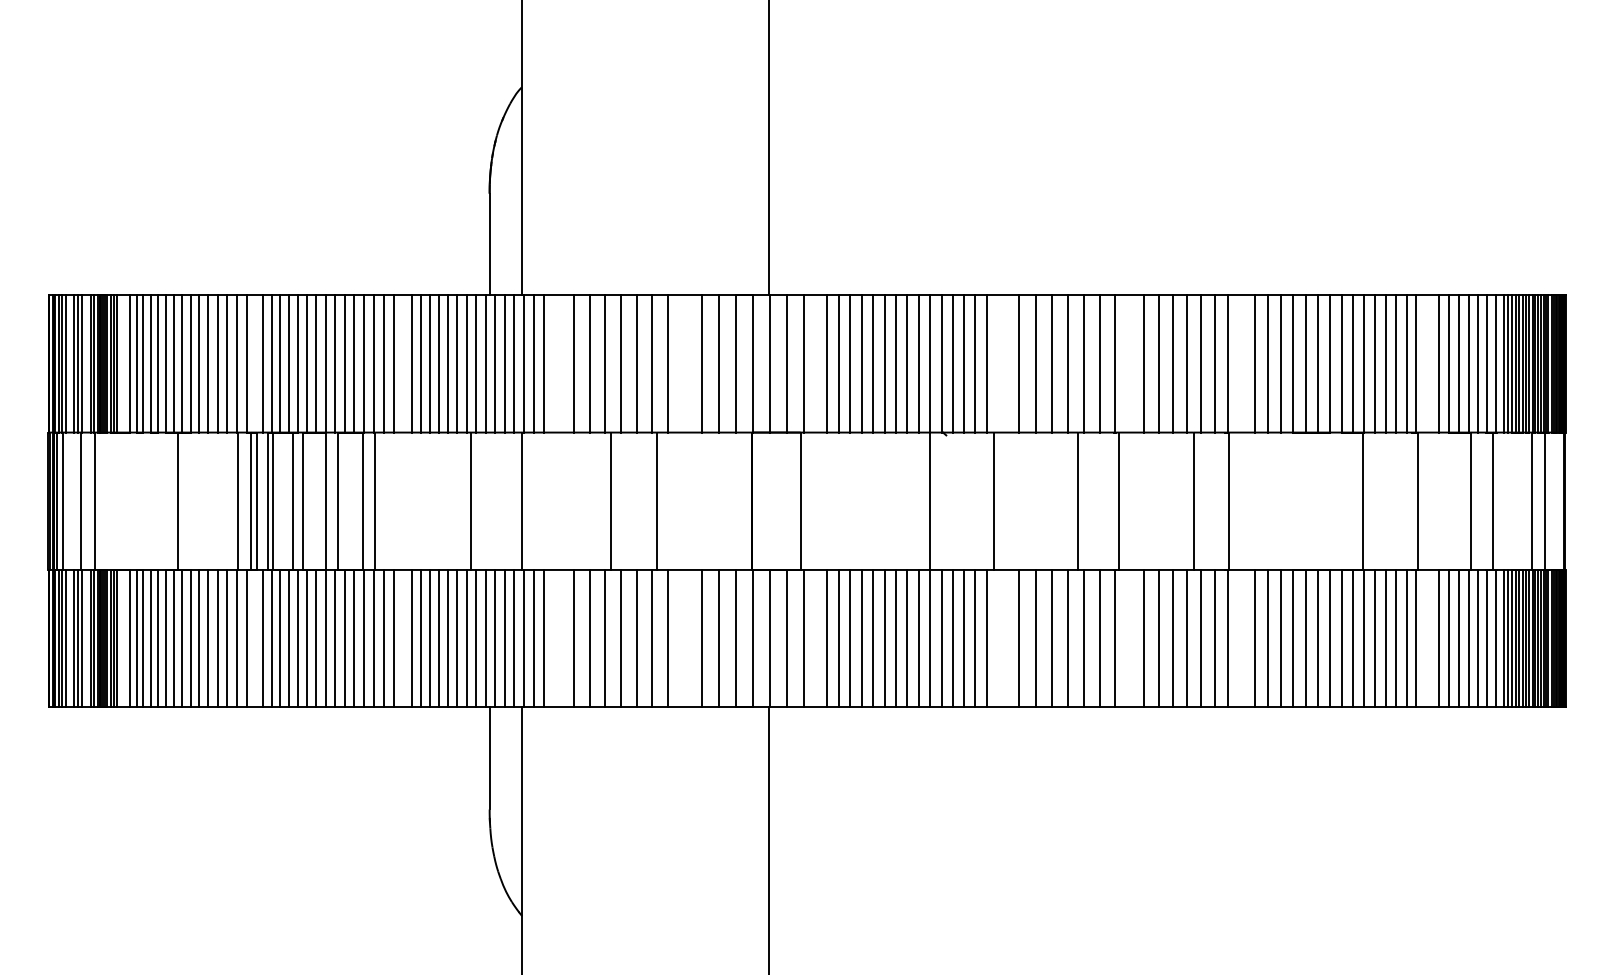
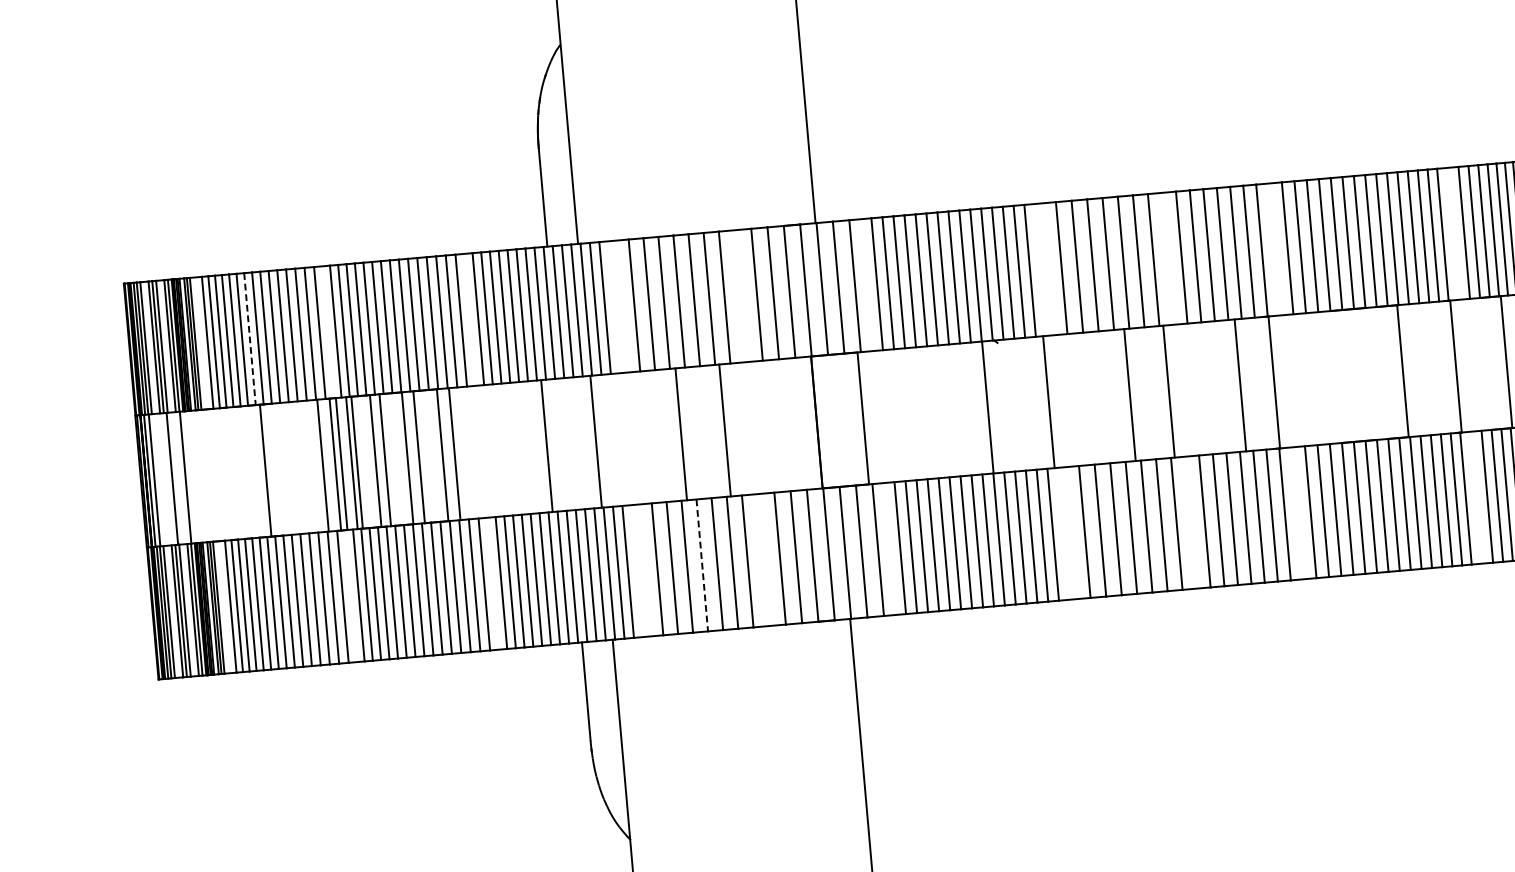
line: (173, 363) -> (249, 338), solid -> dashed
line: (620, 638) -> (701, 565), solid -> dashed

